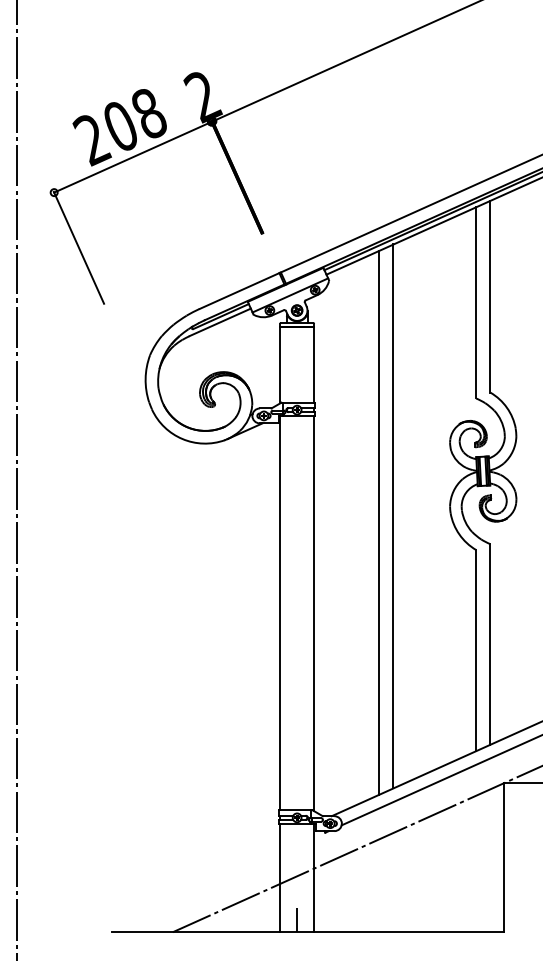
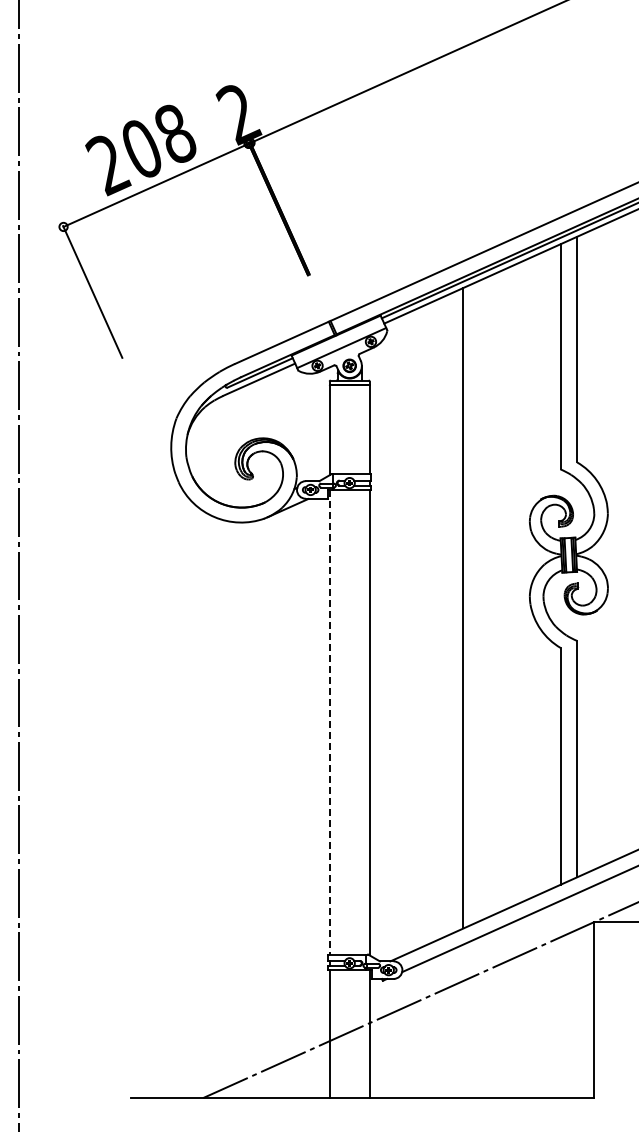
line: (379, 522) -> (446, 615), removed
line: (279, 613) -> (329, 722), solid -> dashed
line: (296, 919) -> (349, 1083), removed

